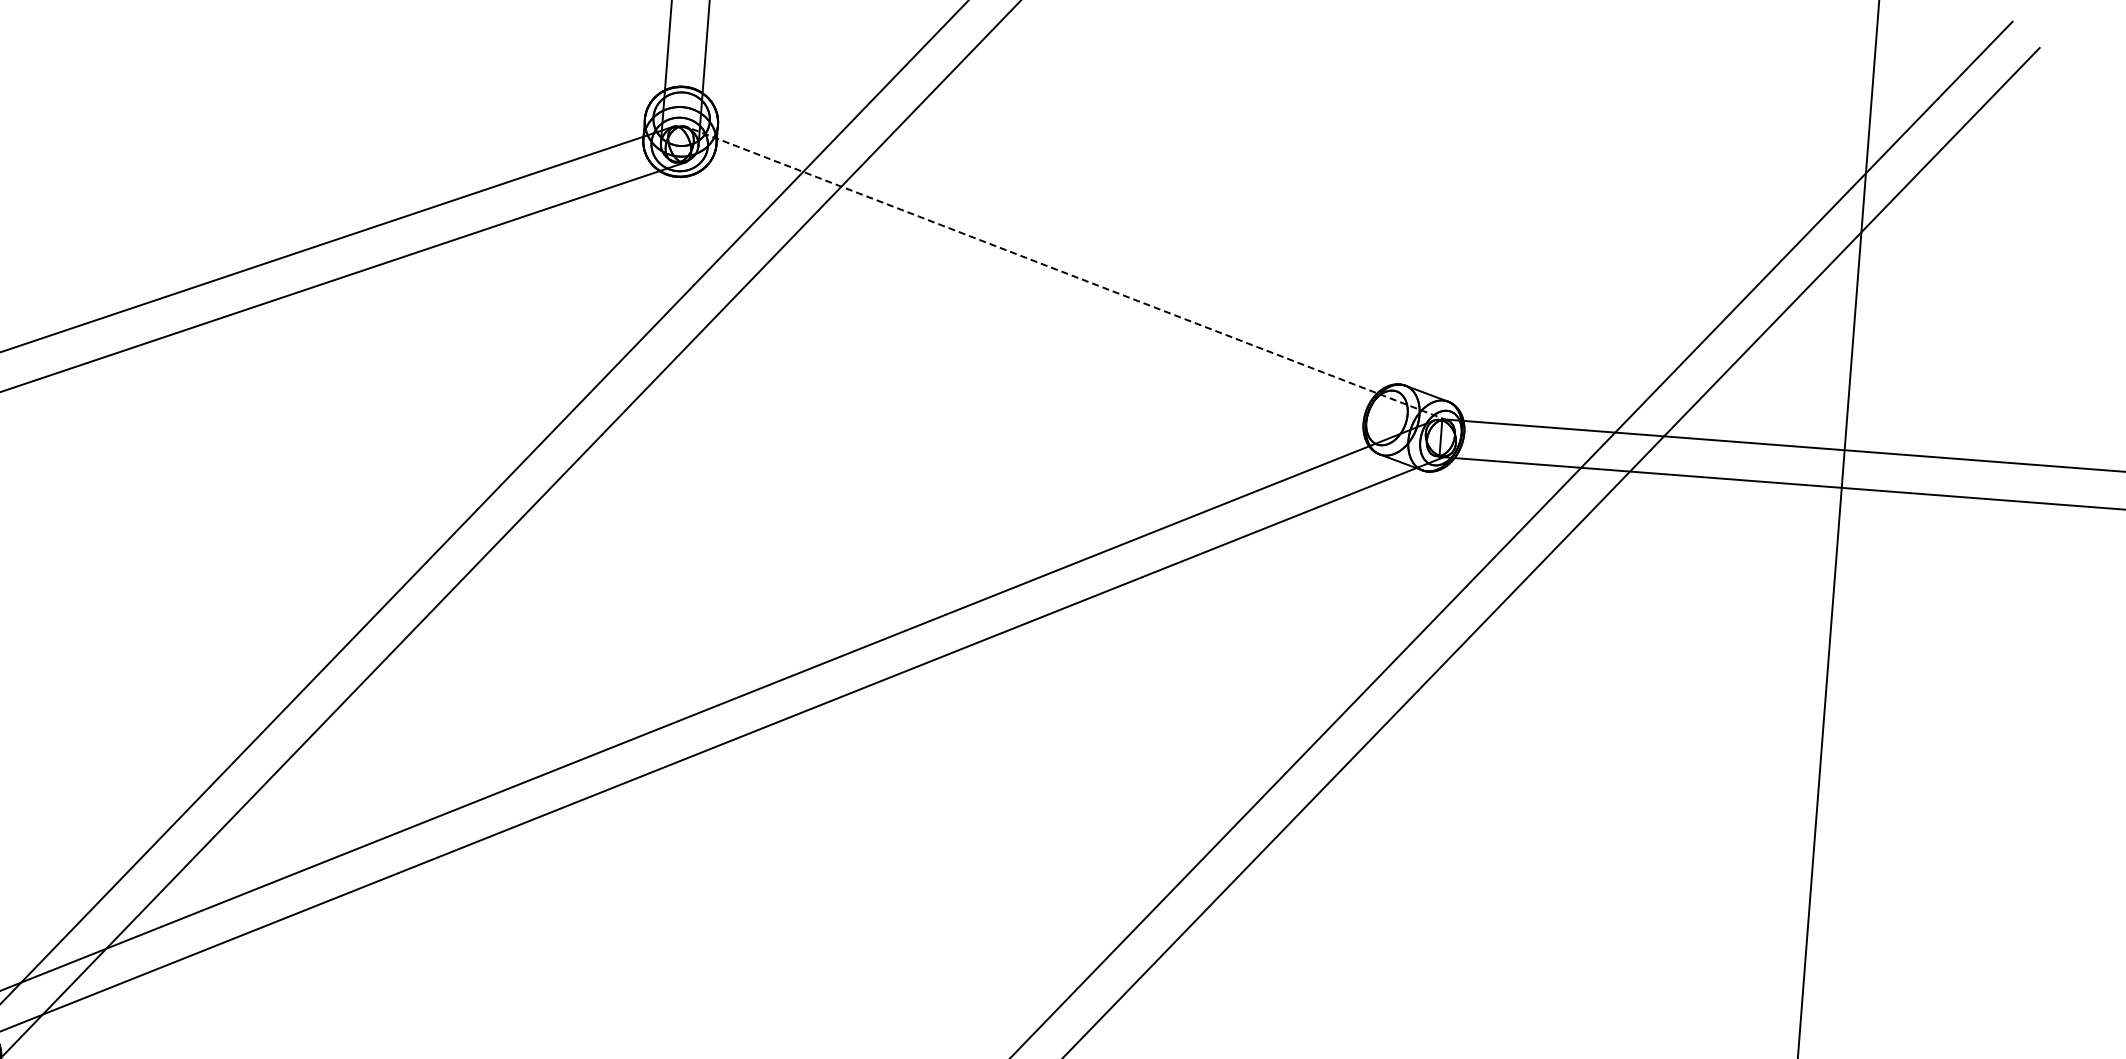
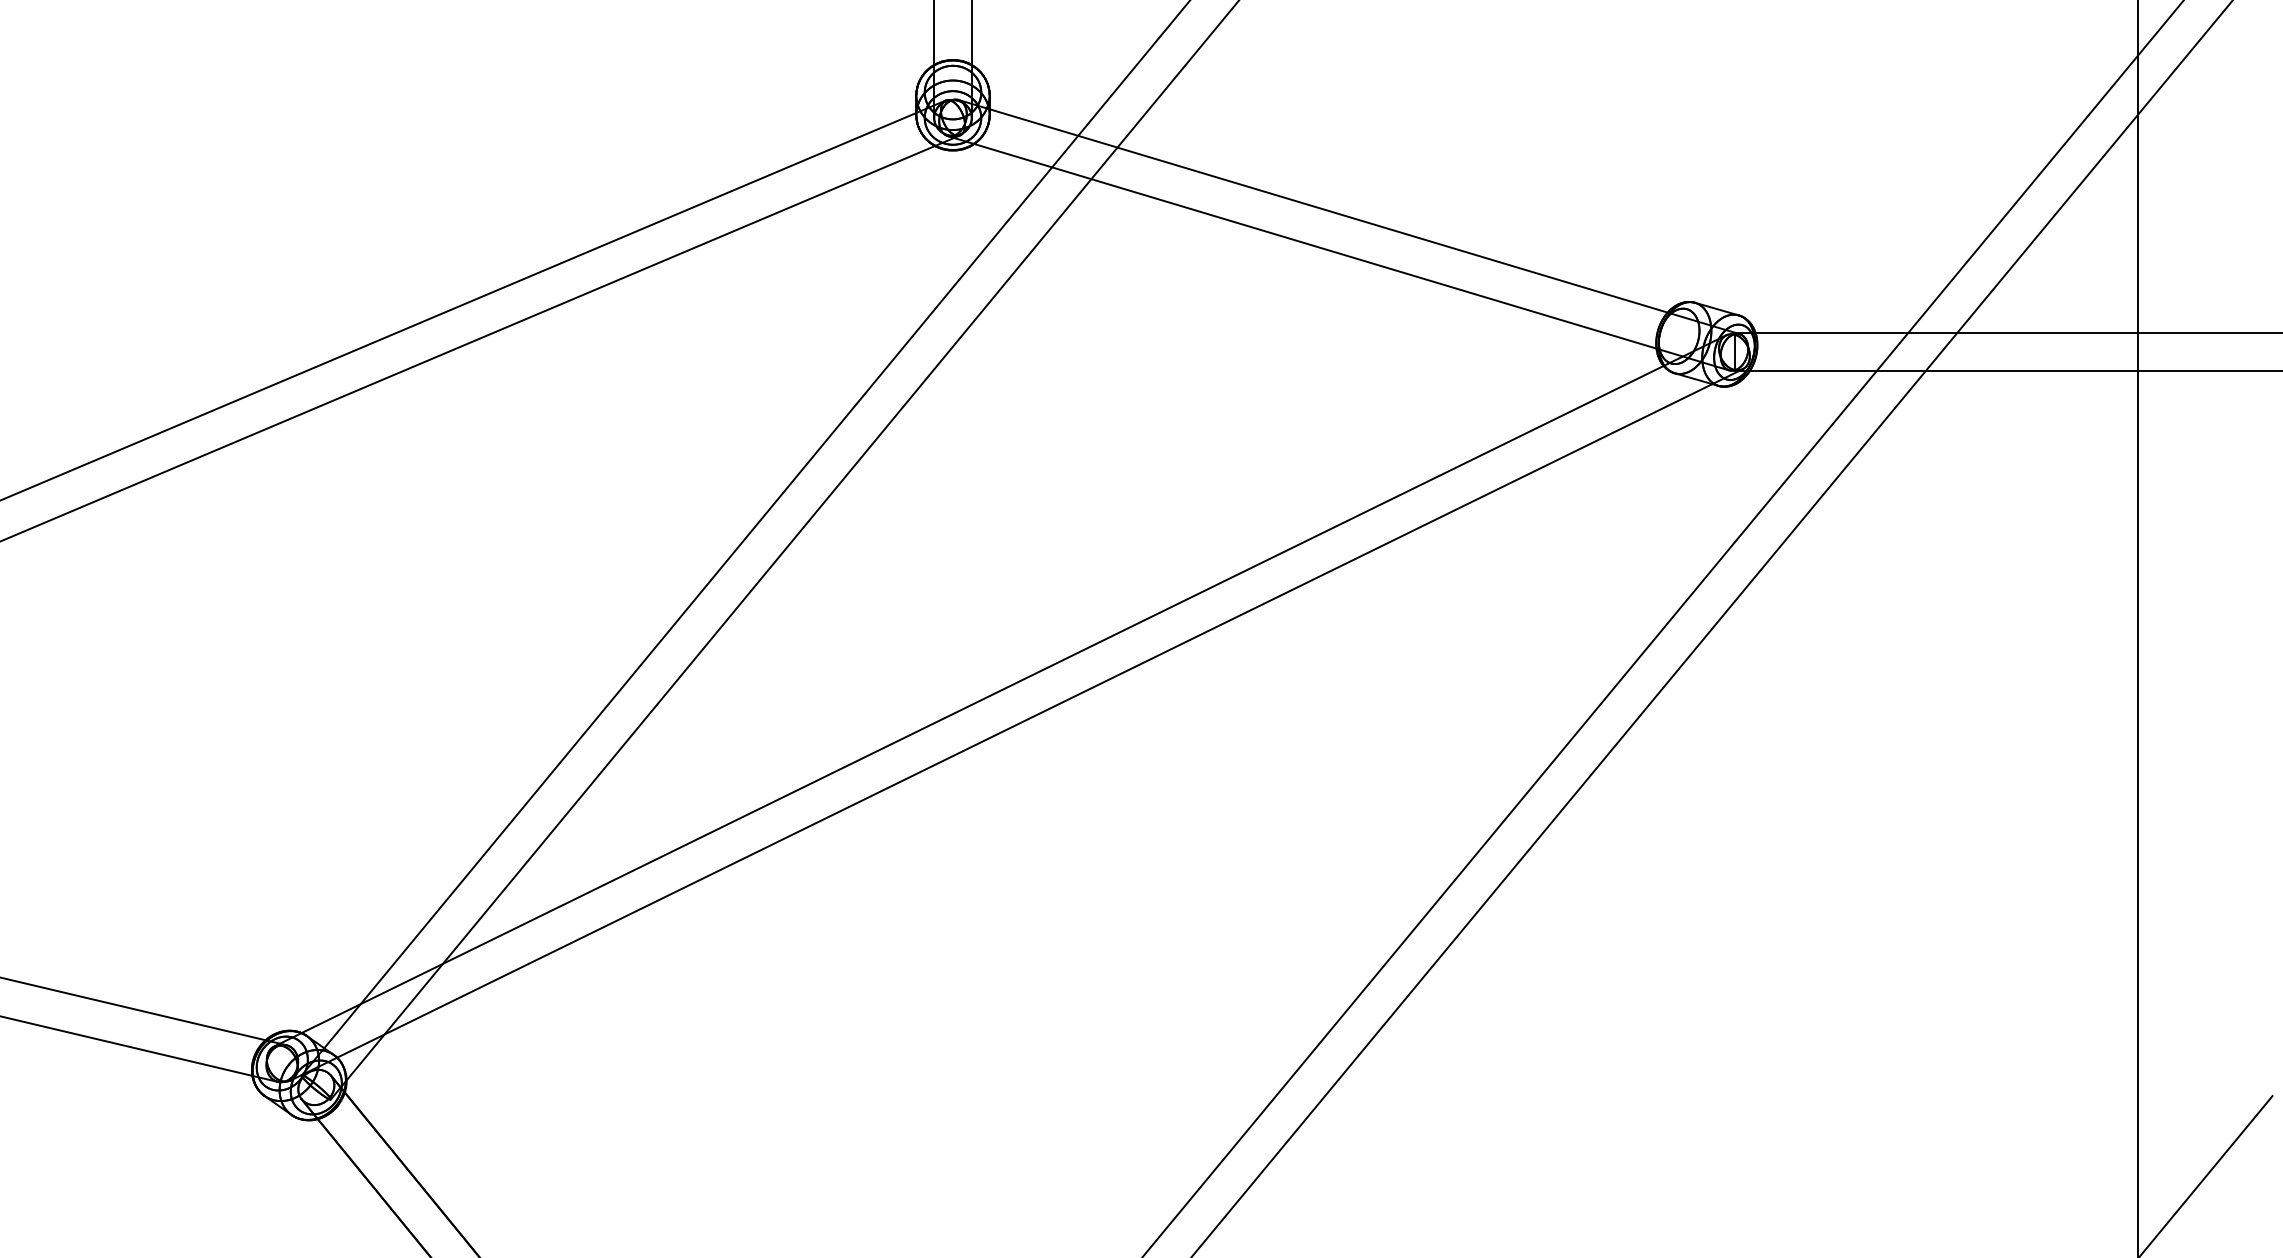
line: (1067, 274) -> (1349, 217), dashed -> solid
line: (1053, 309) -> (1338, 253), added

